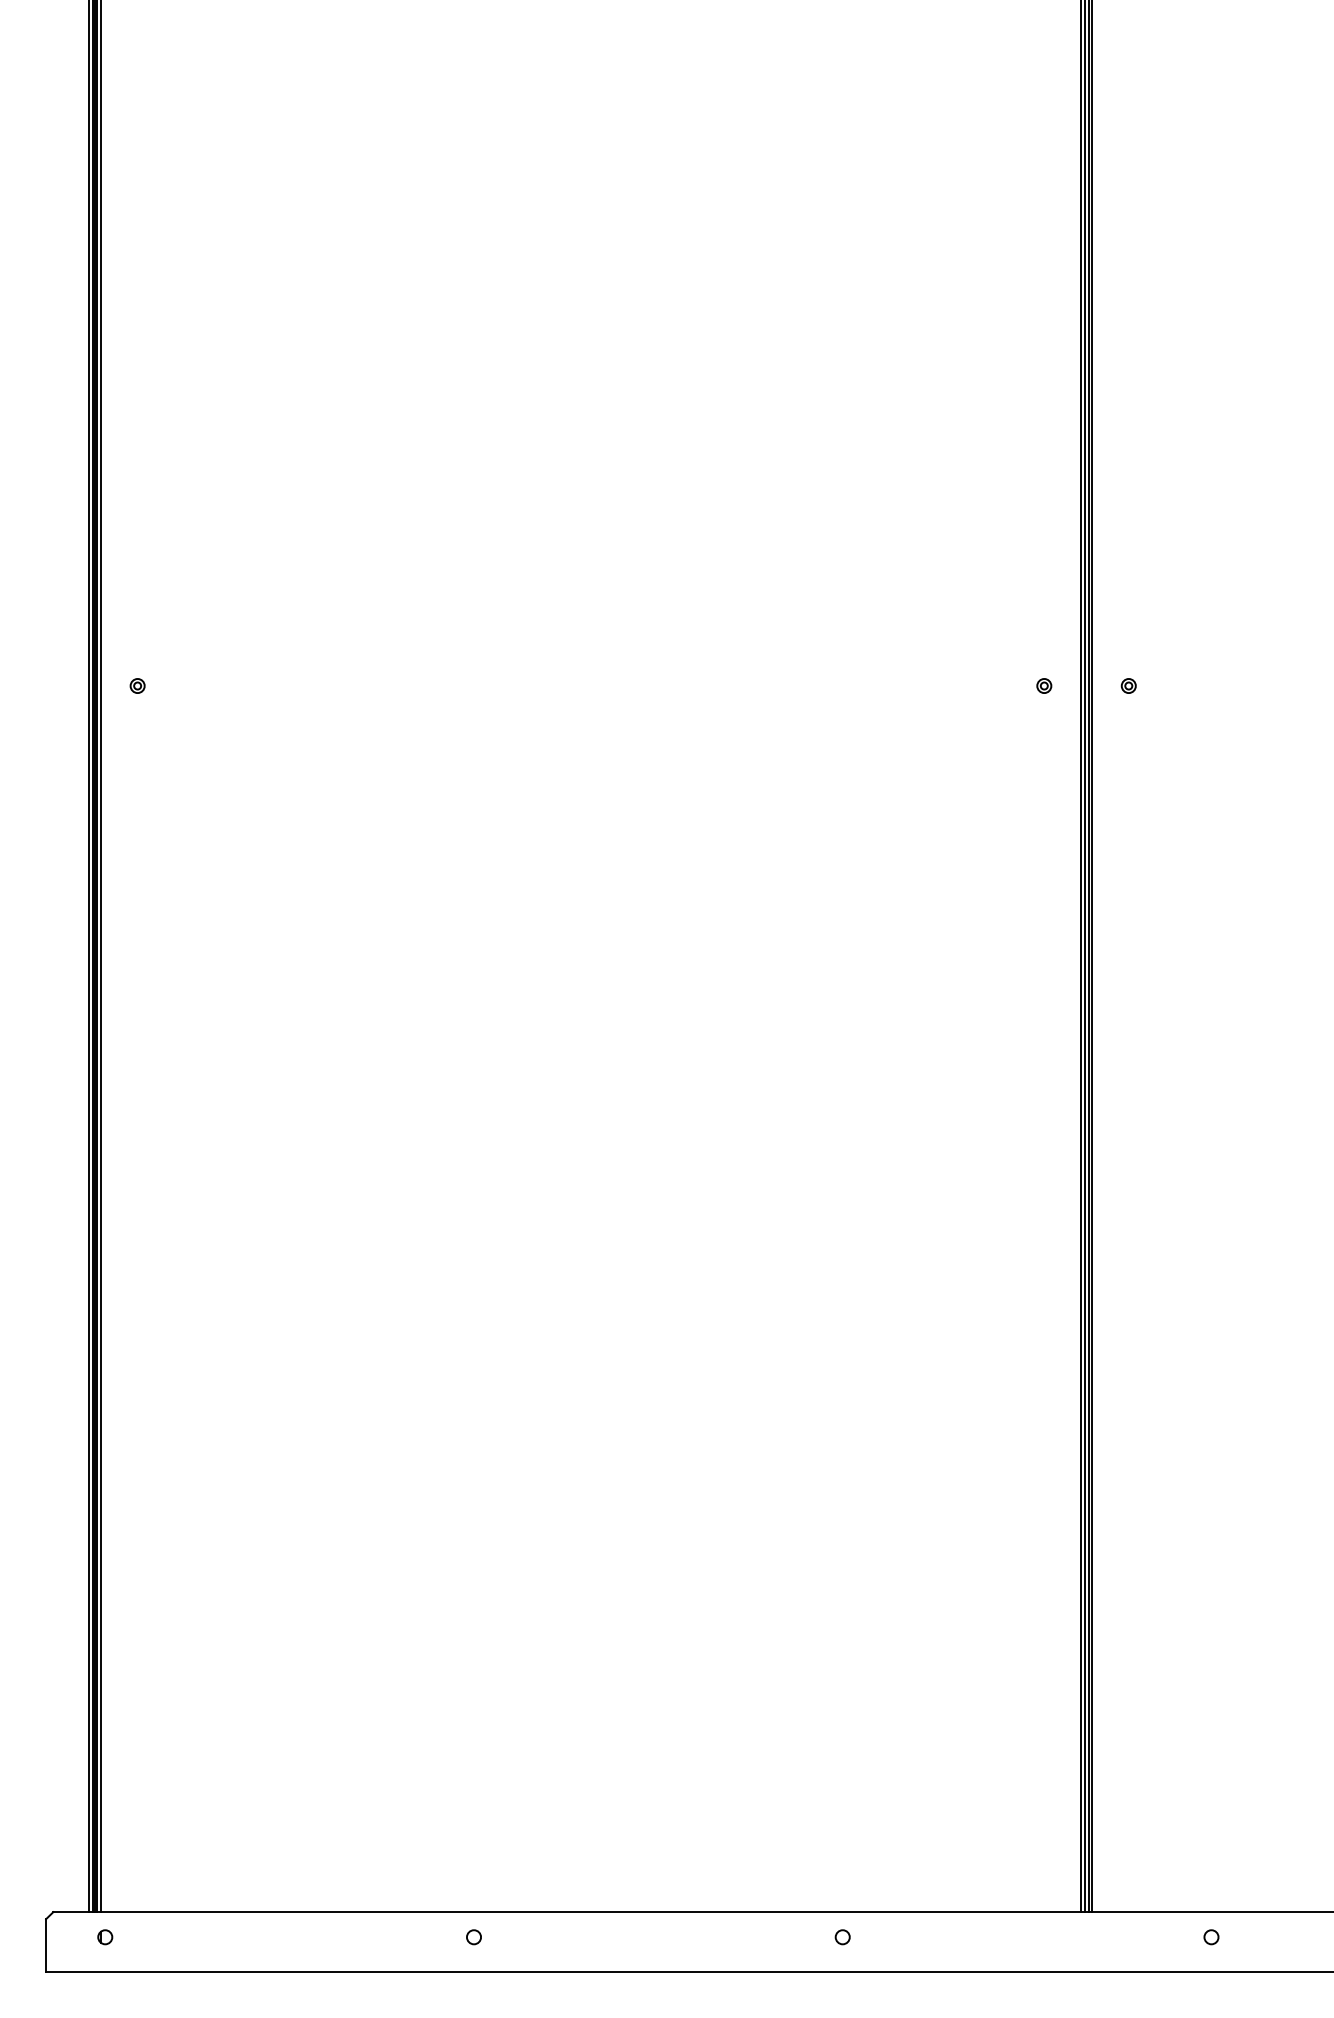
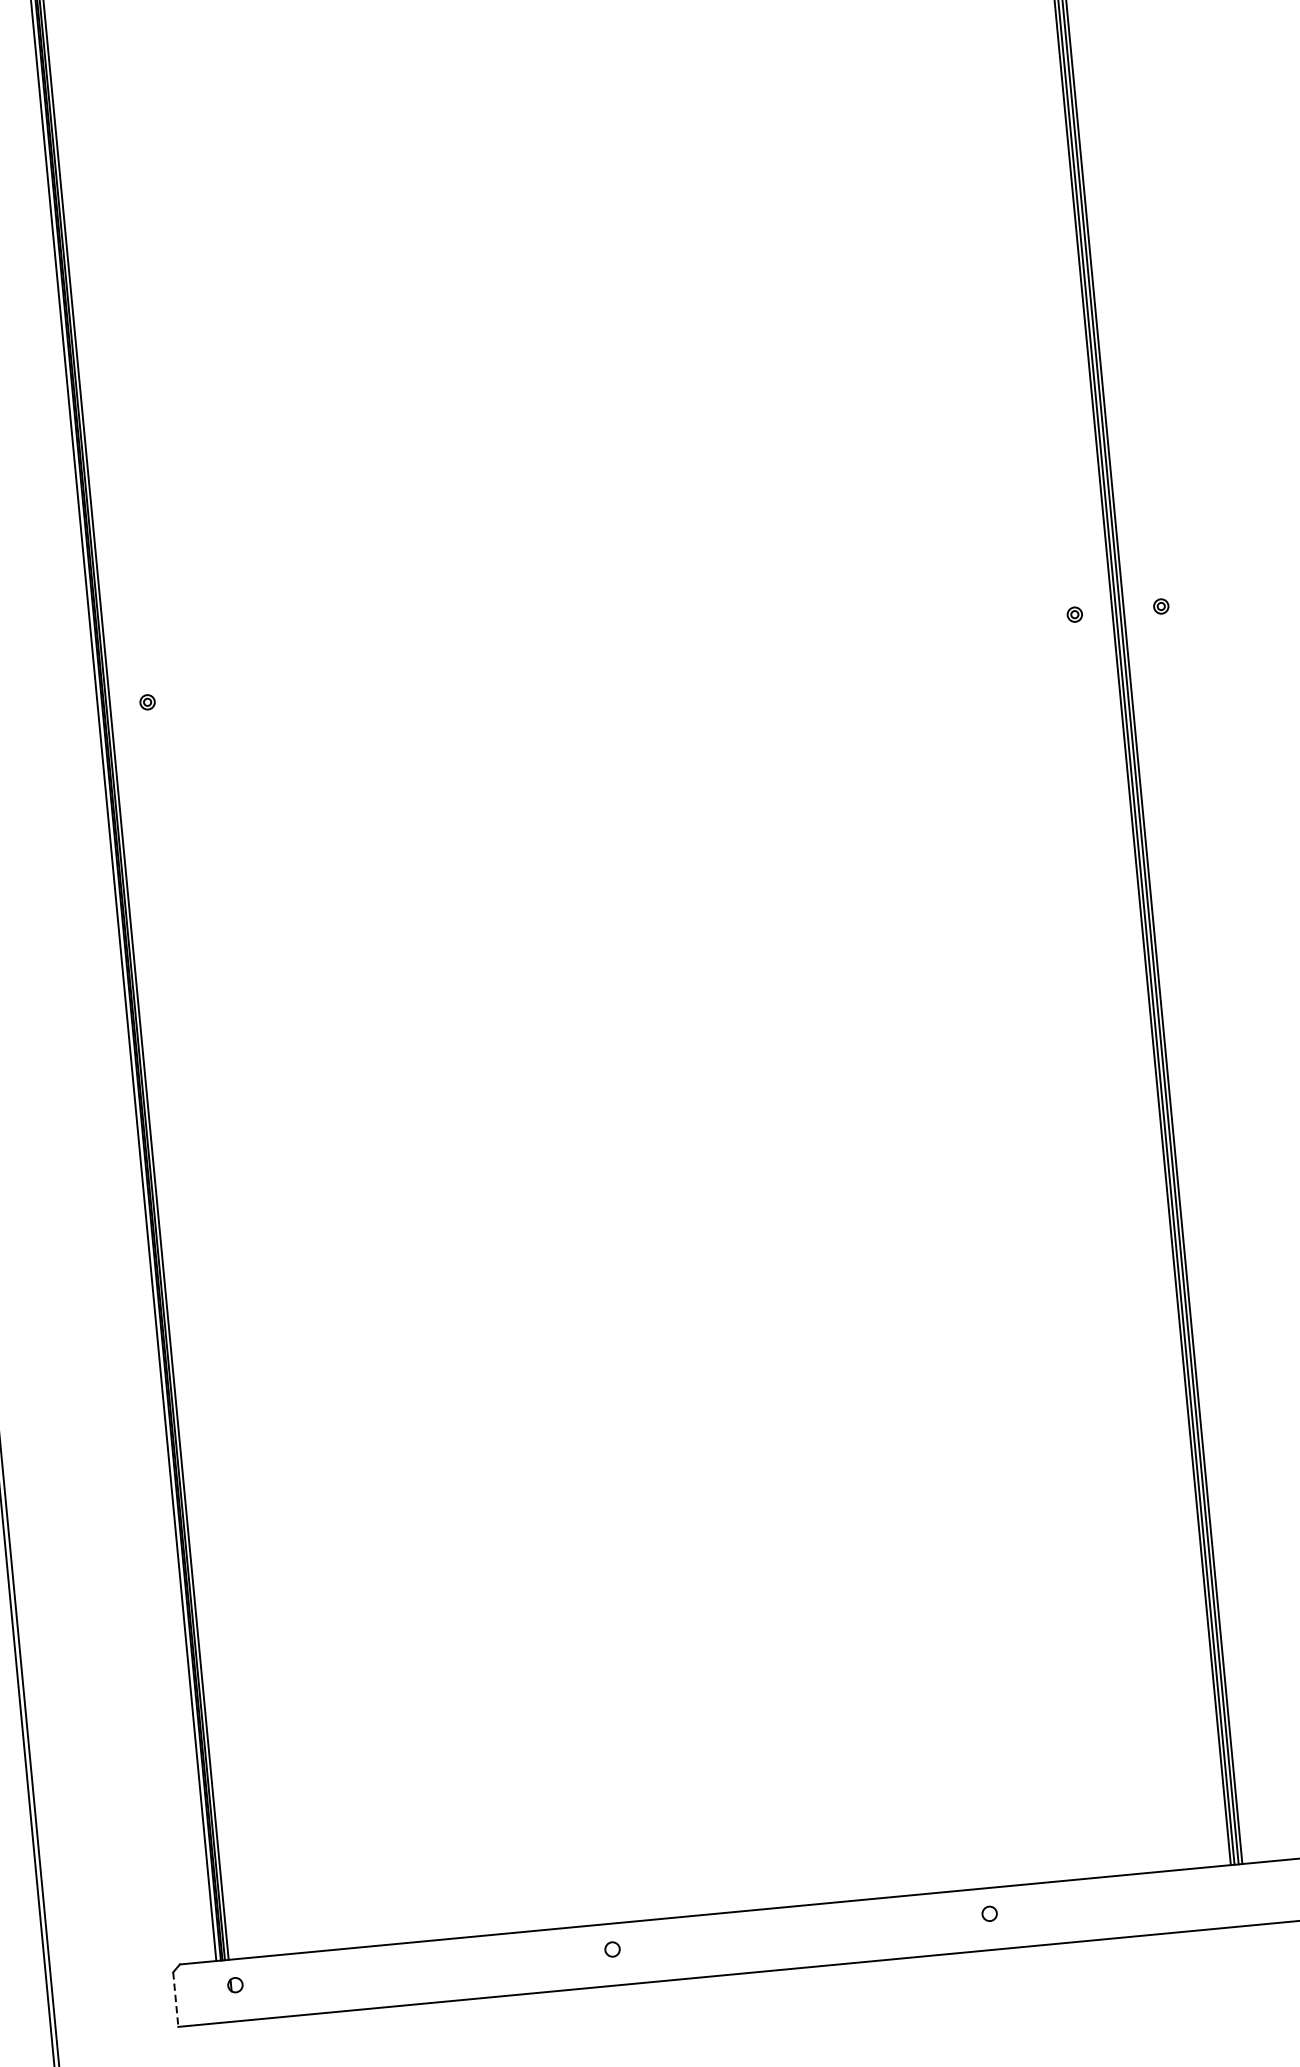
line: (46, 1945) -> (176, 1999), solid -> dashed

